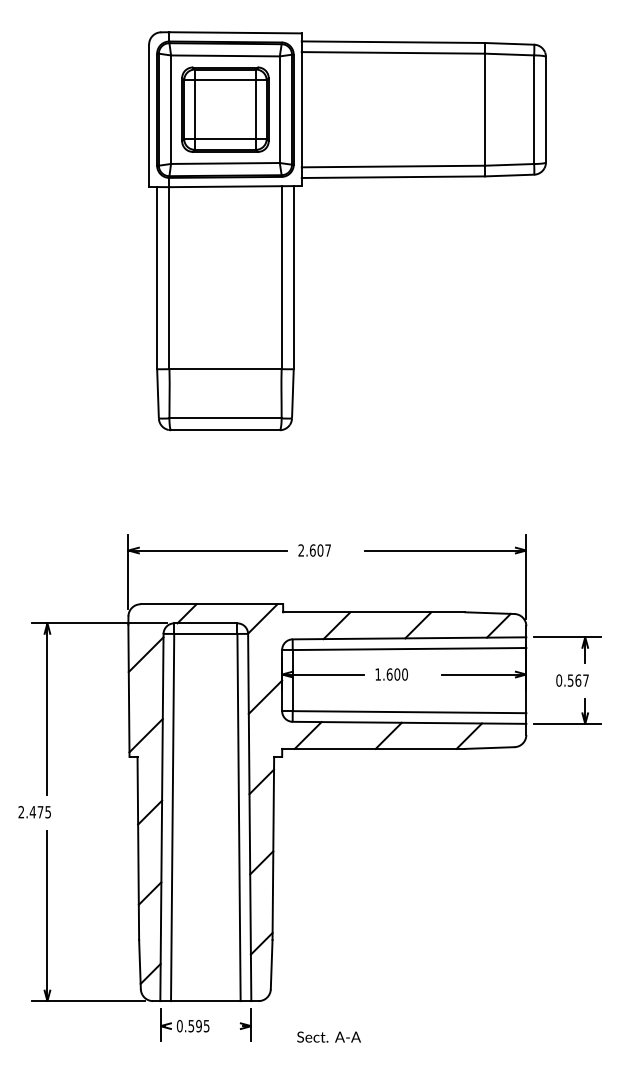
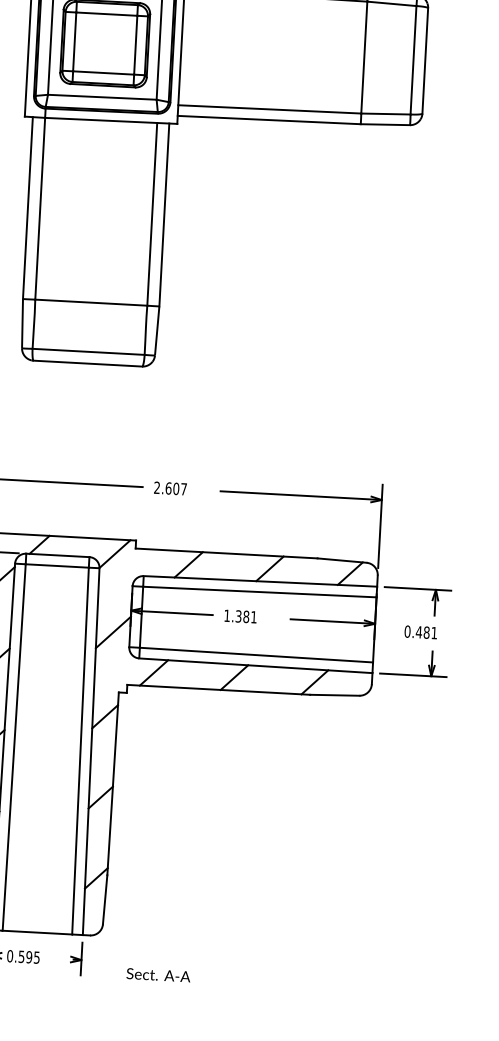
text: (396, 674) -> (245, 616), 1.600 -> 1.381
text: (577, 680) -> (425, 632), 0.567 -> 0.481

